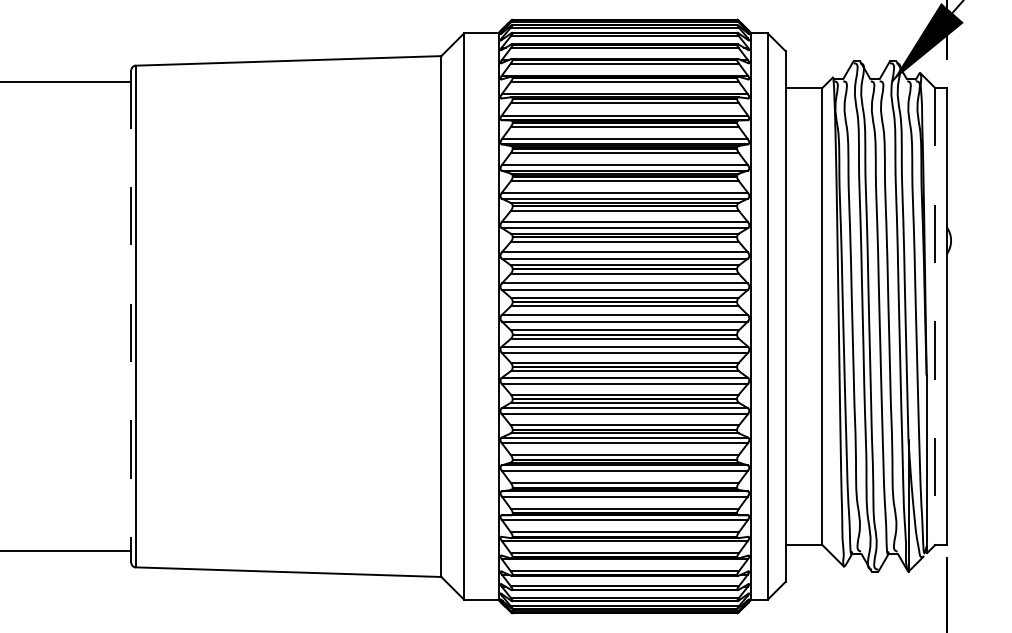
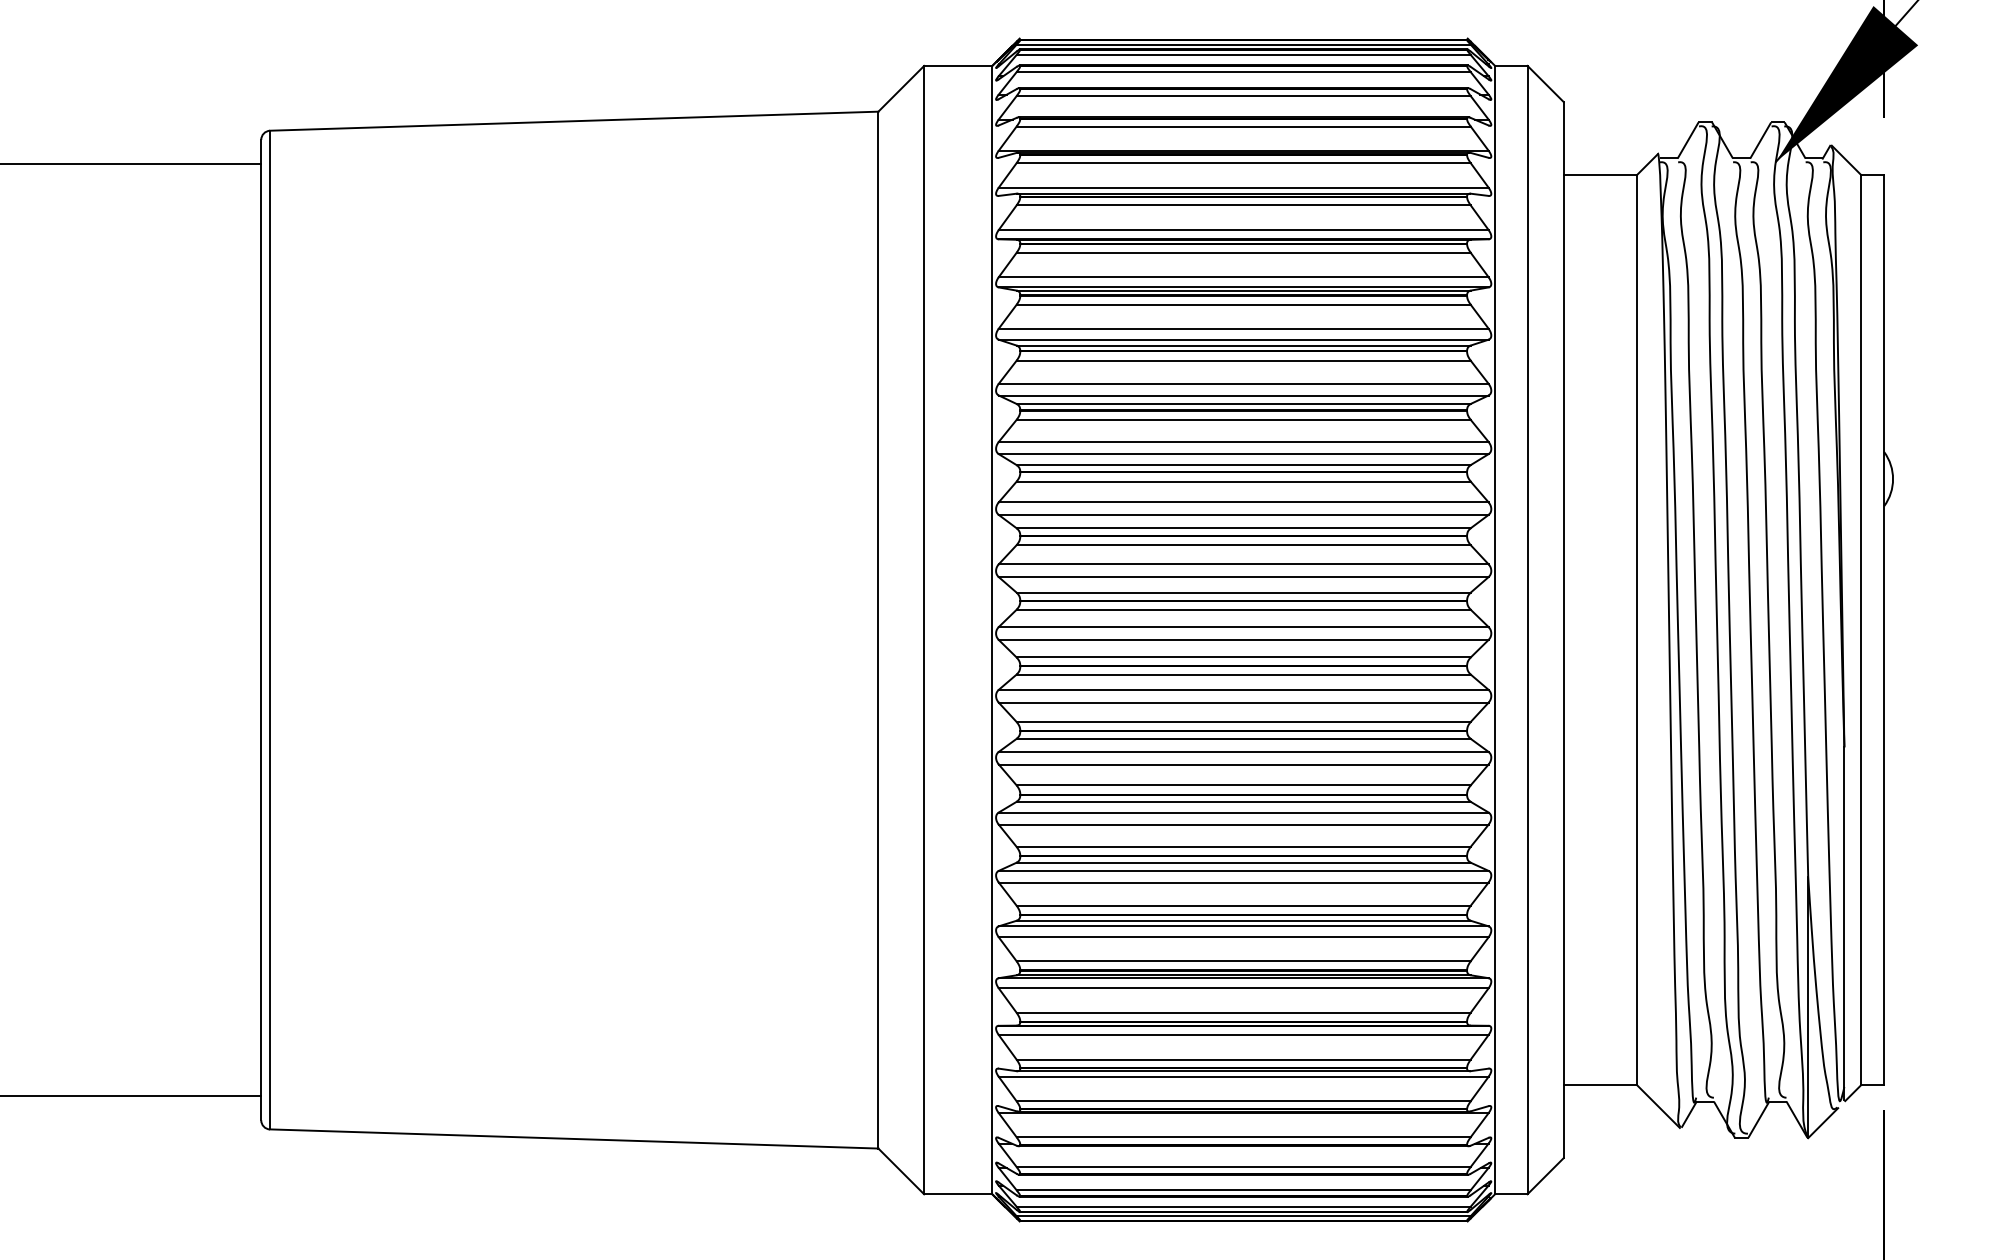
line: (935, 316) -> (1861, 630), dashed -> solid
line: (131, 317) -> (261, 631), dashed -> solid

